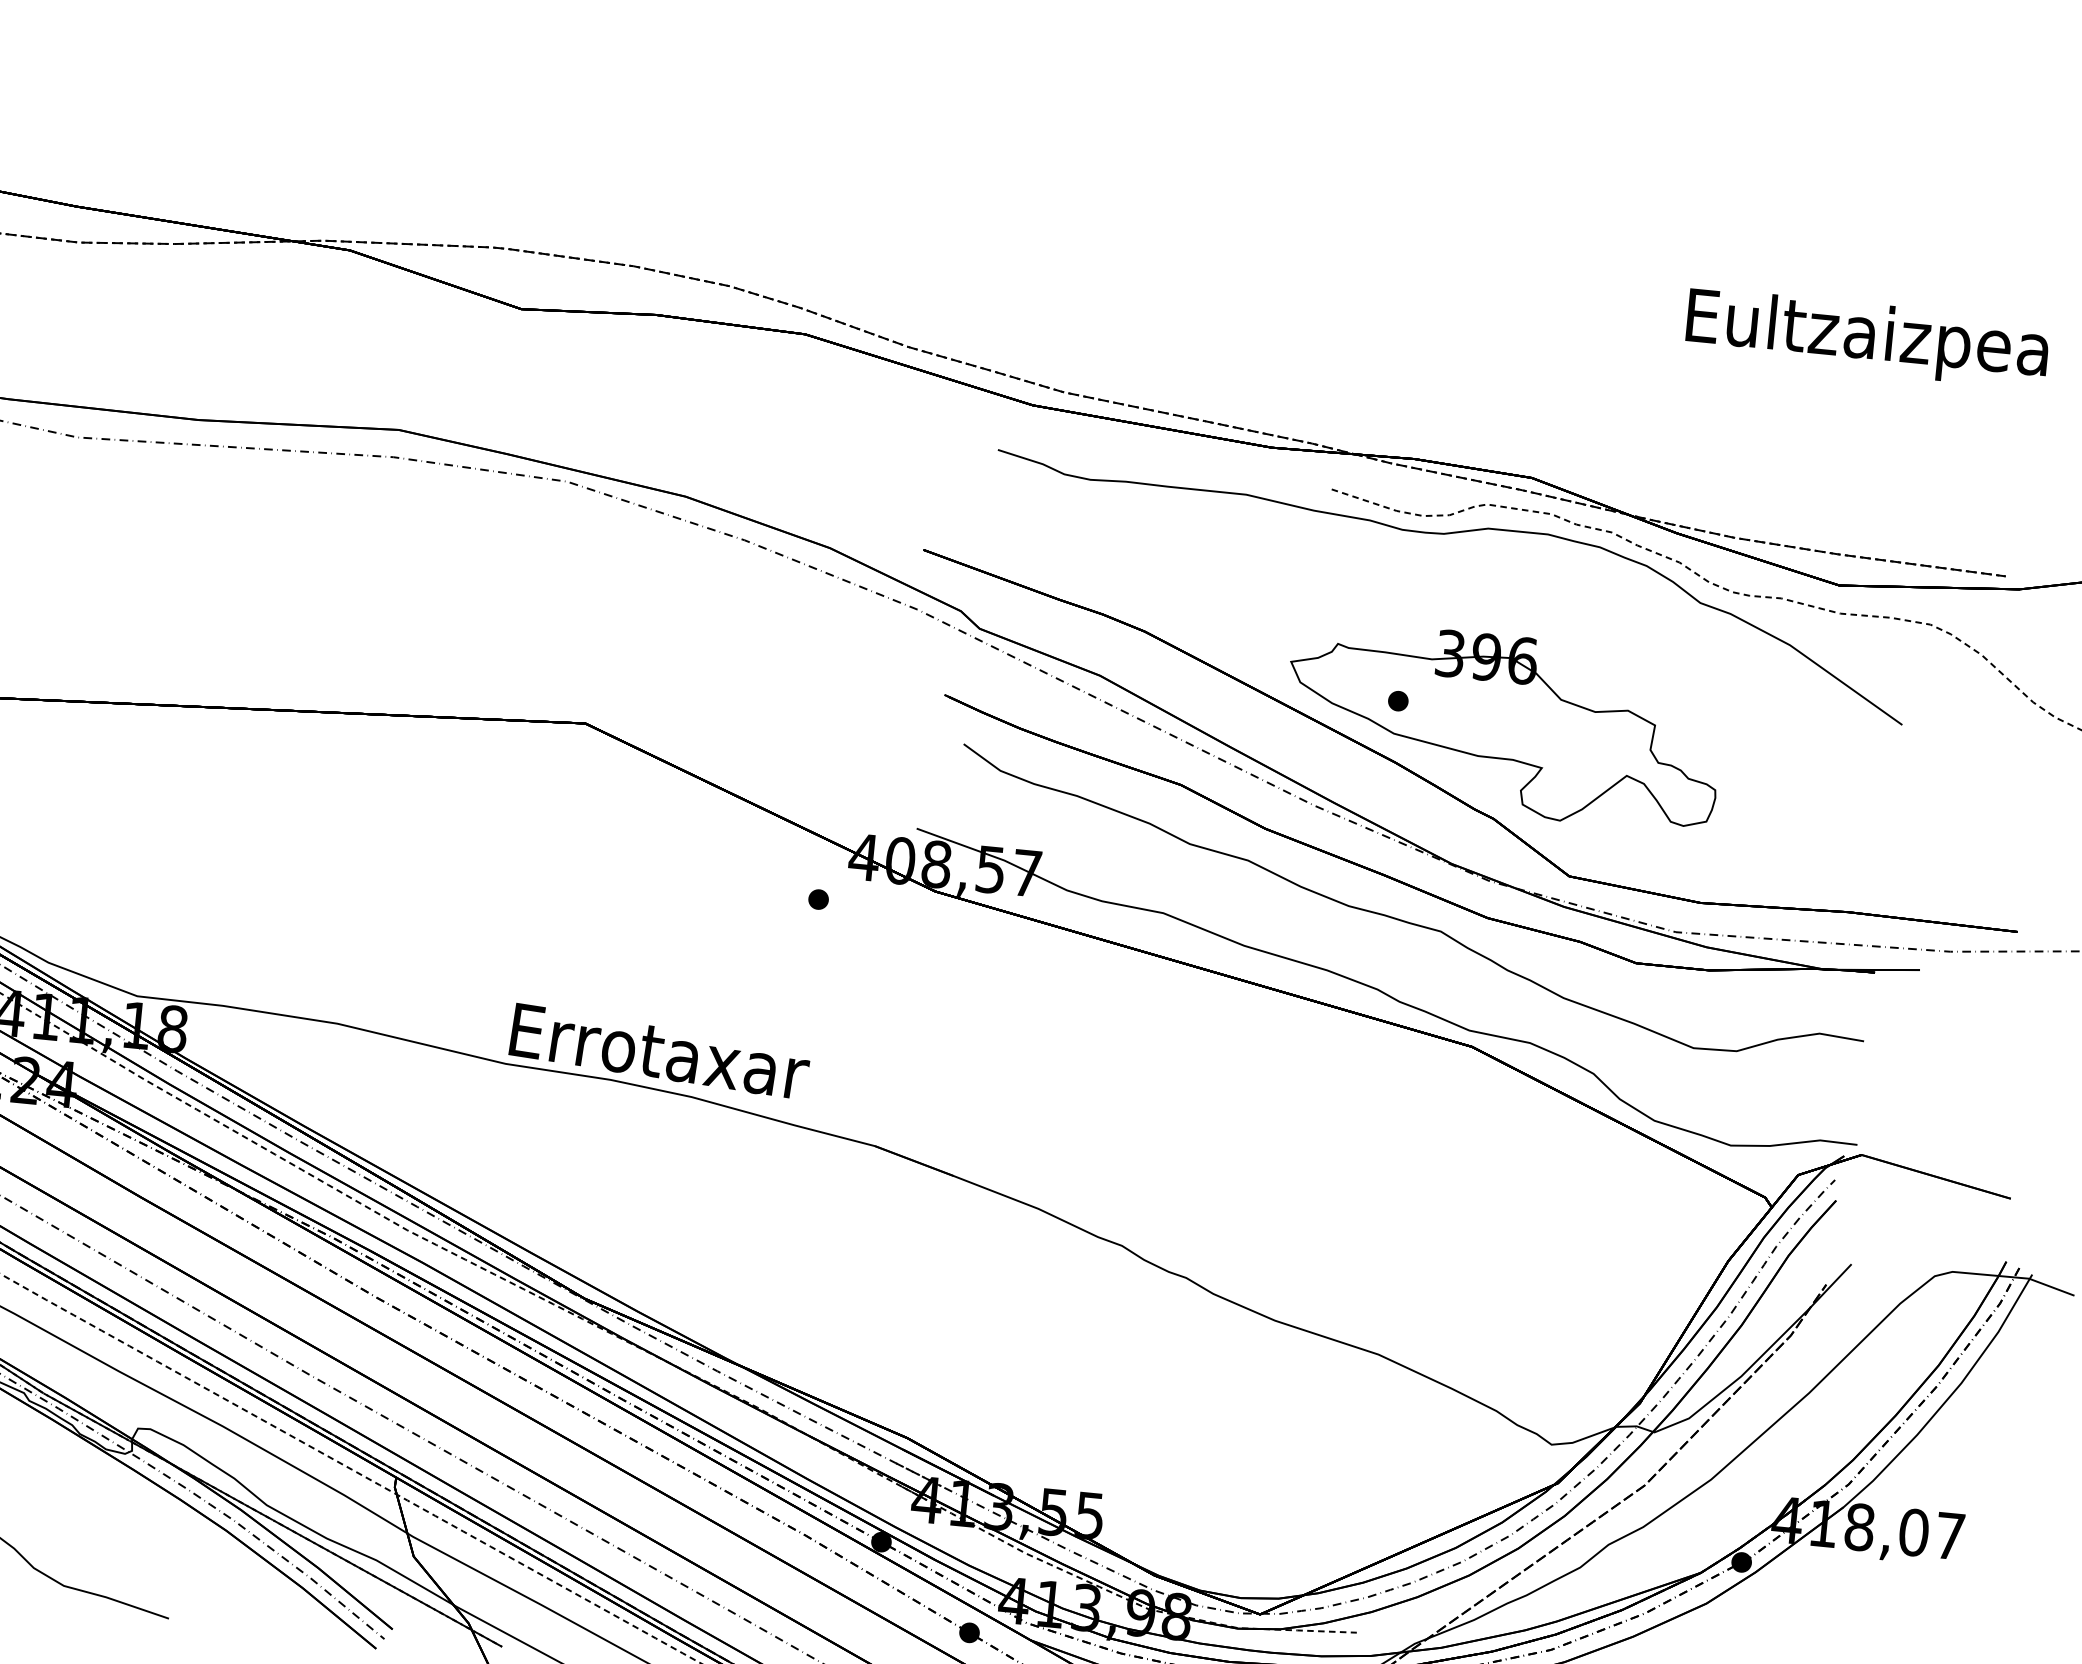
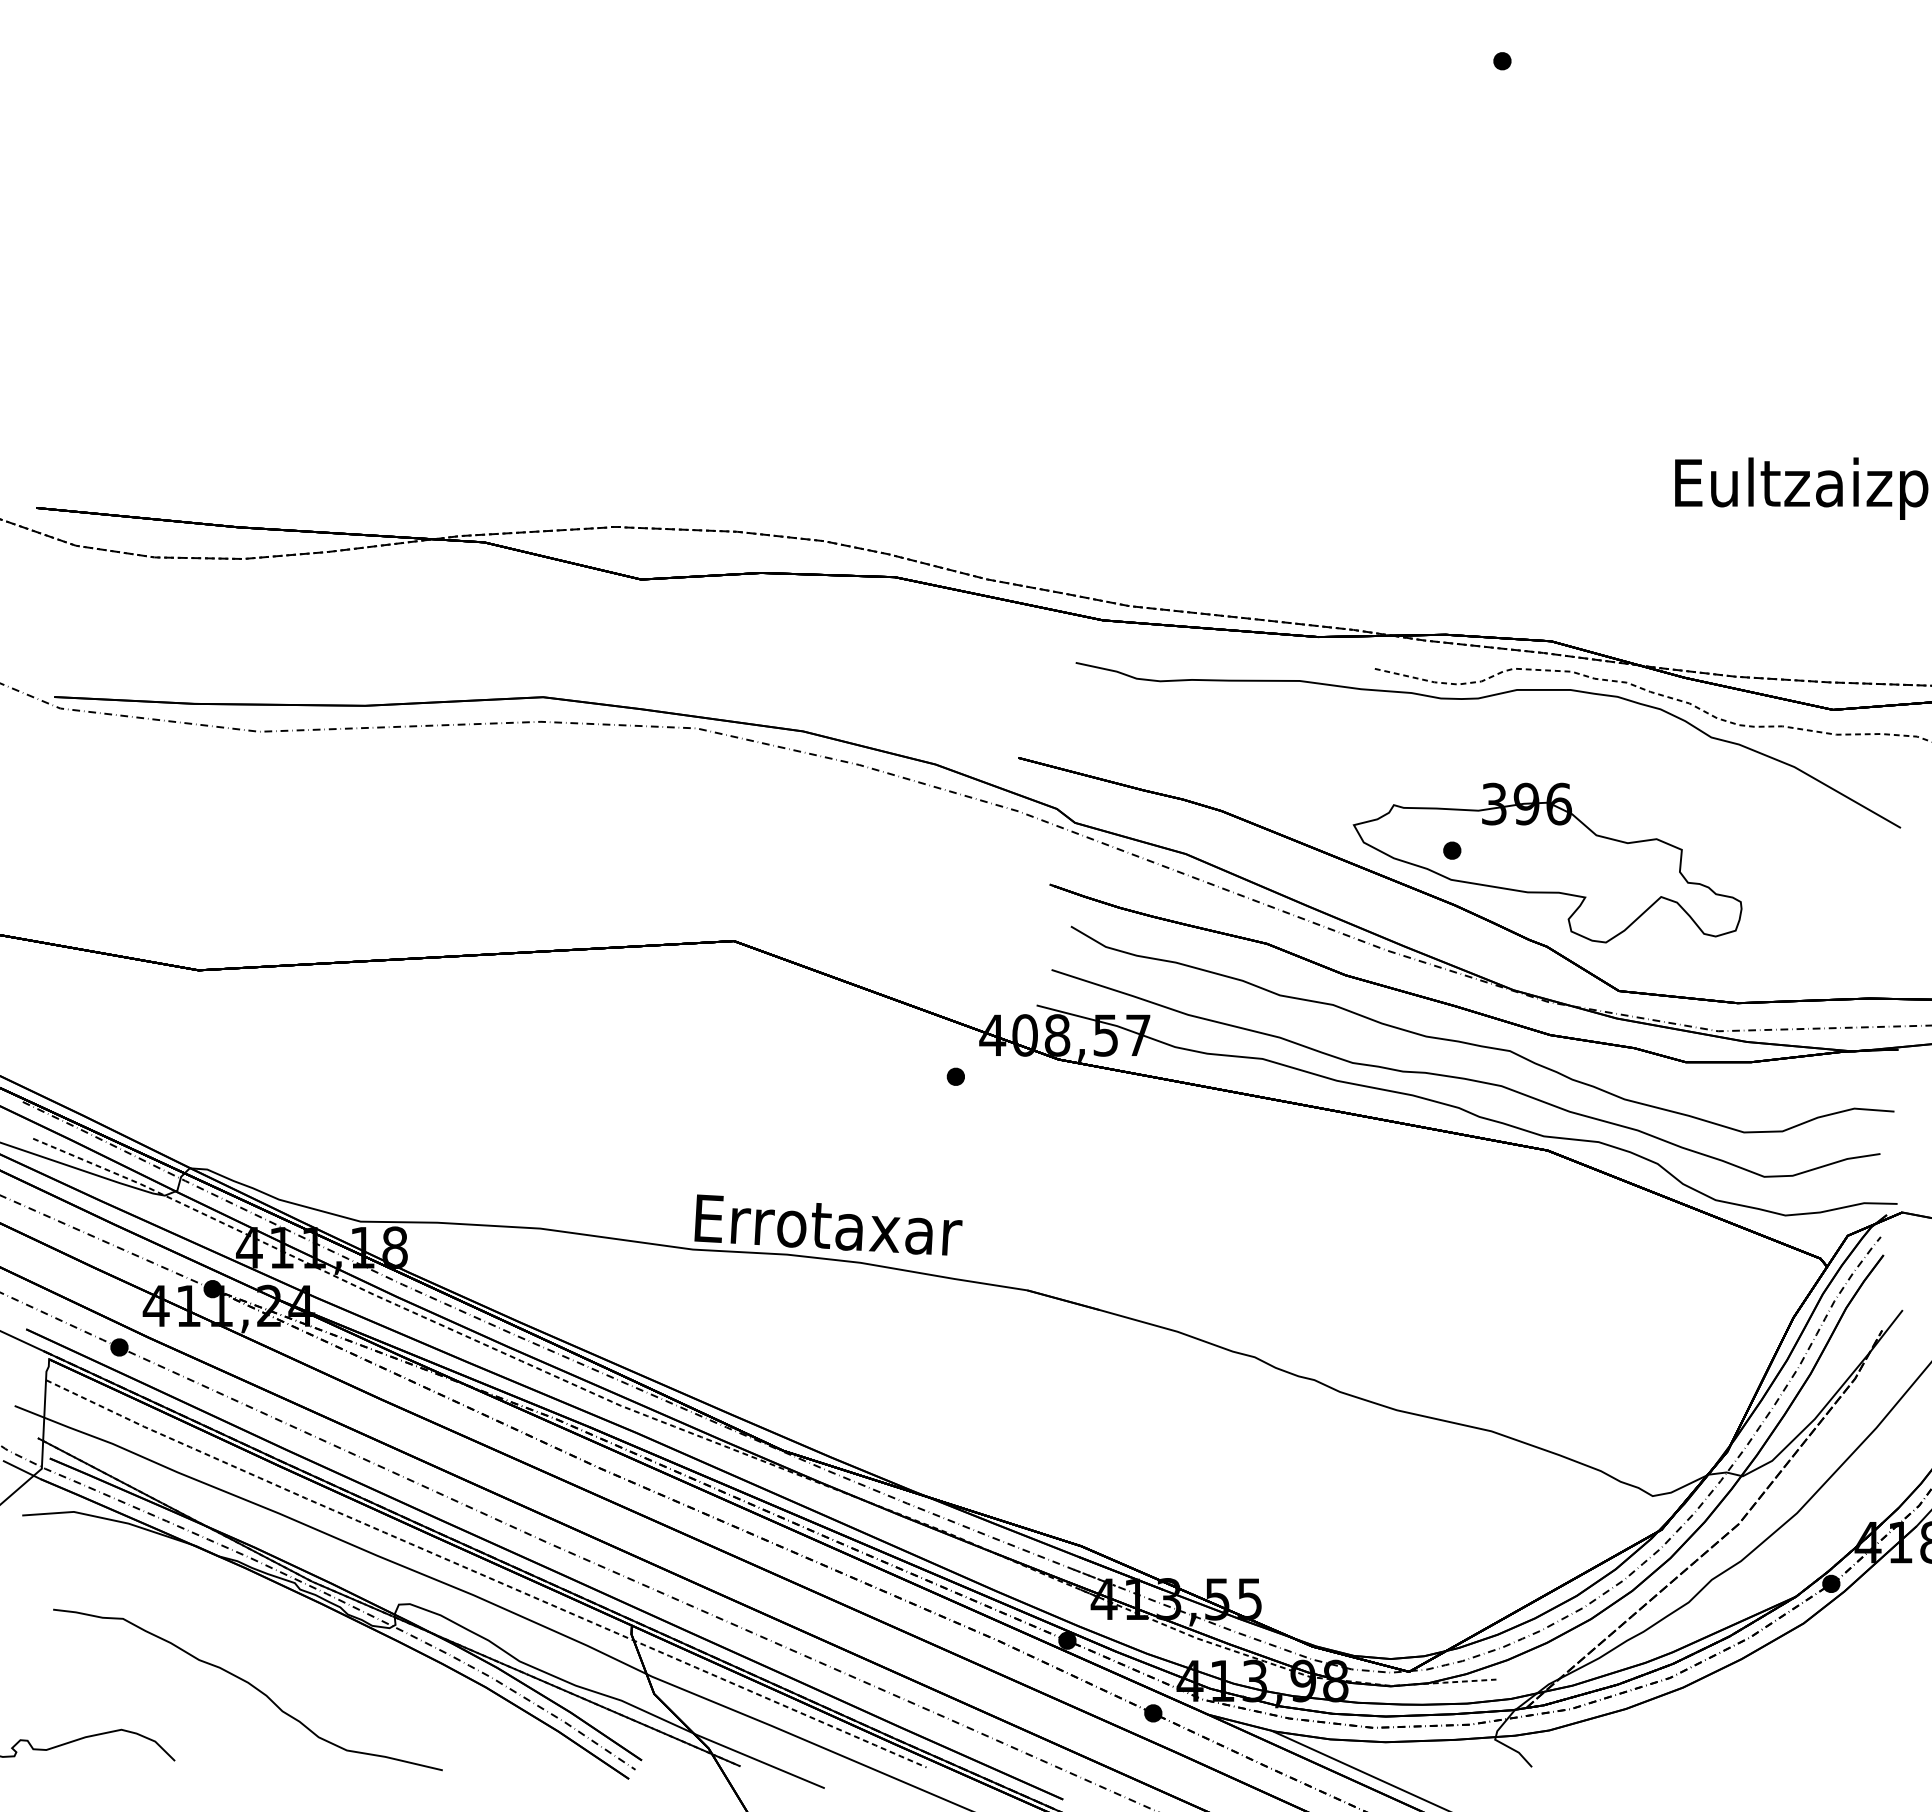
curve: (1387, 956) -> (1464, 1077), added

